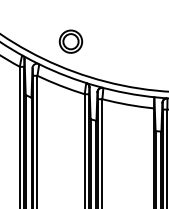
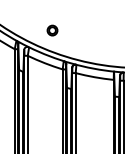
part: (70, 41) -> (52, 30), size x0.6

